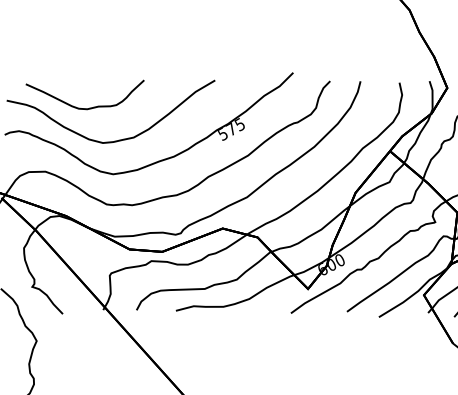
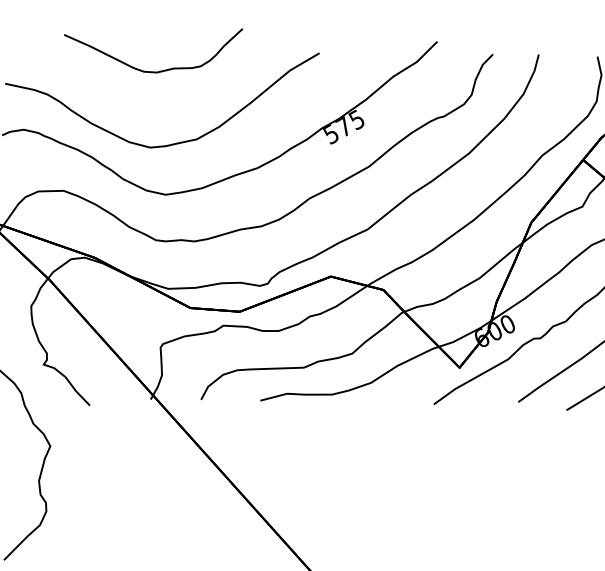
curve: (80, 107) -> (146, 69), moved

